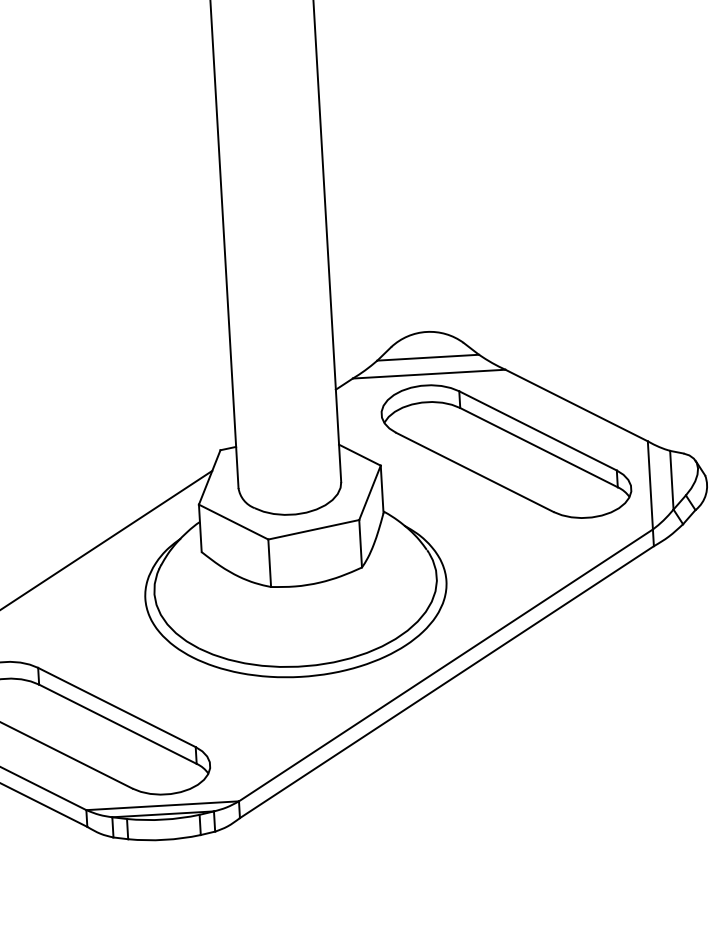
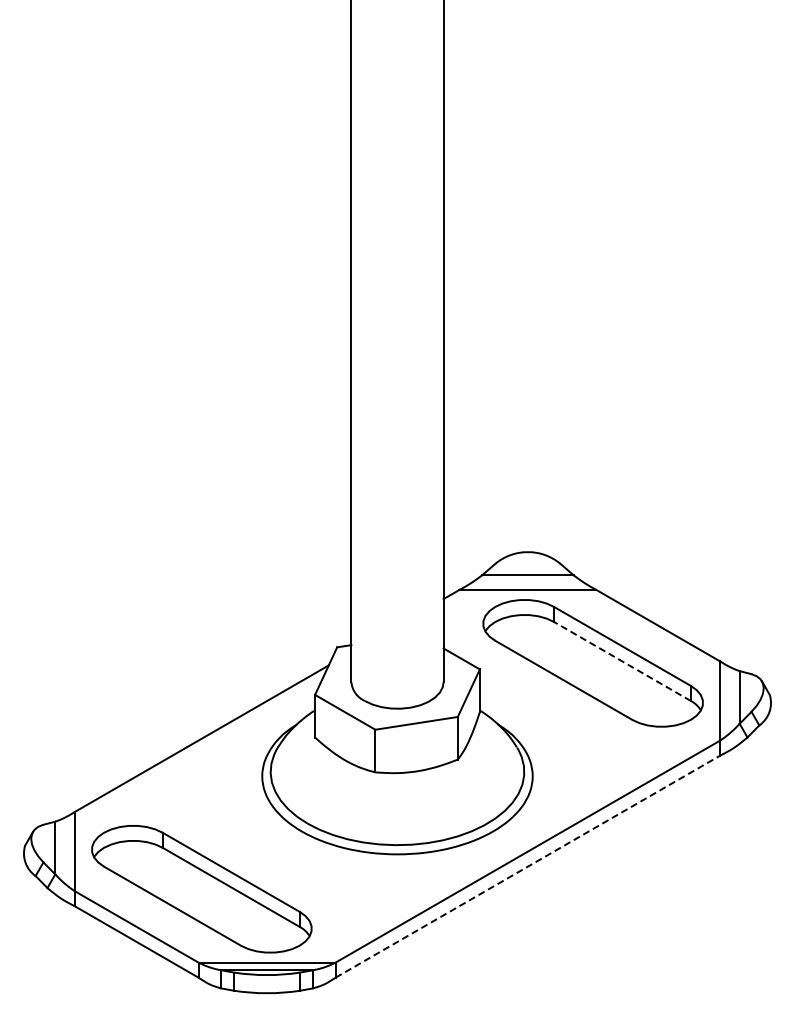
line: (539, 447) -> (622, 661), solid -> dashed
line: (447, 681) -> (528, 866), solid -> dashed

